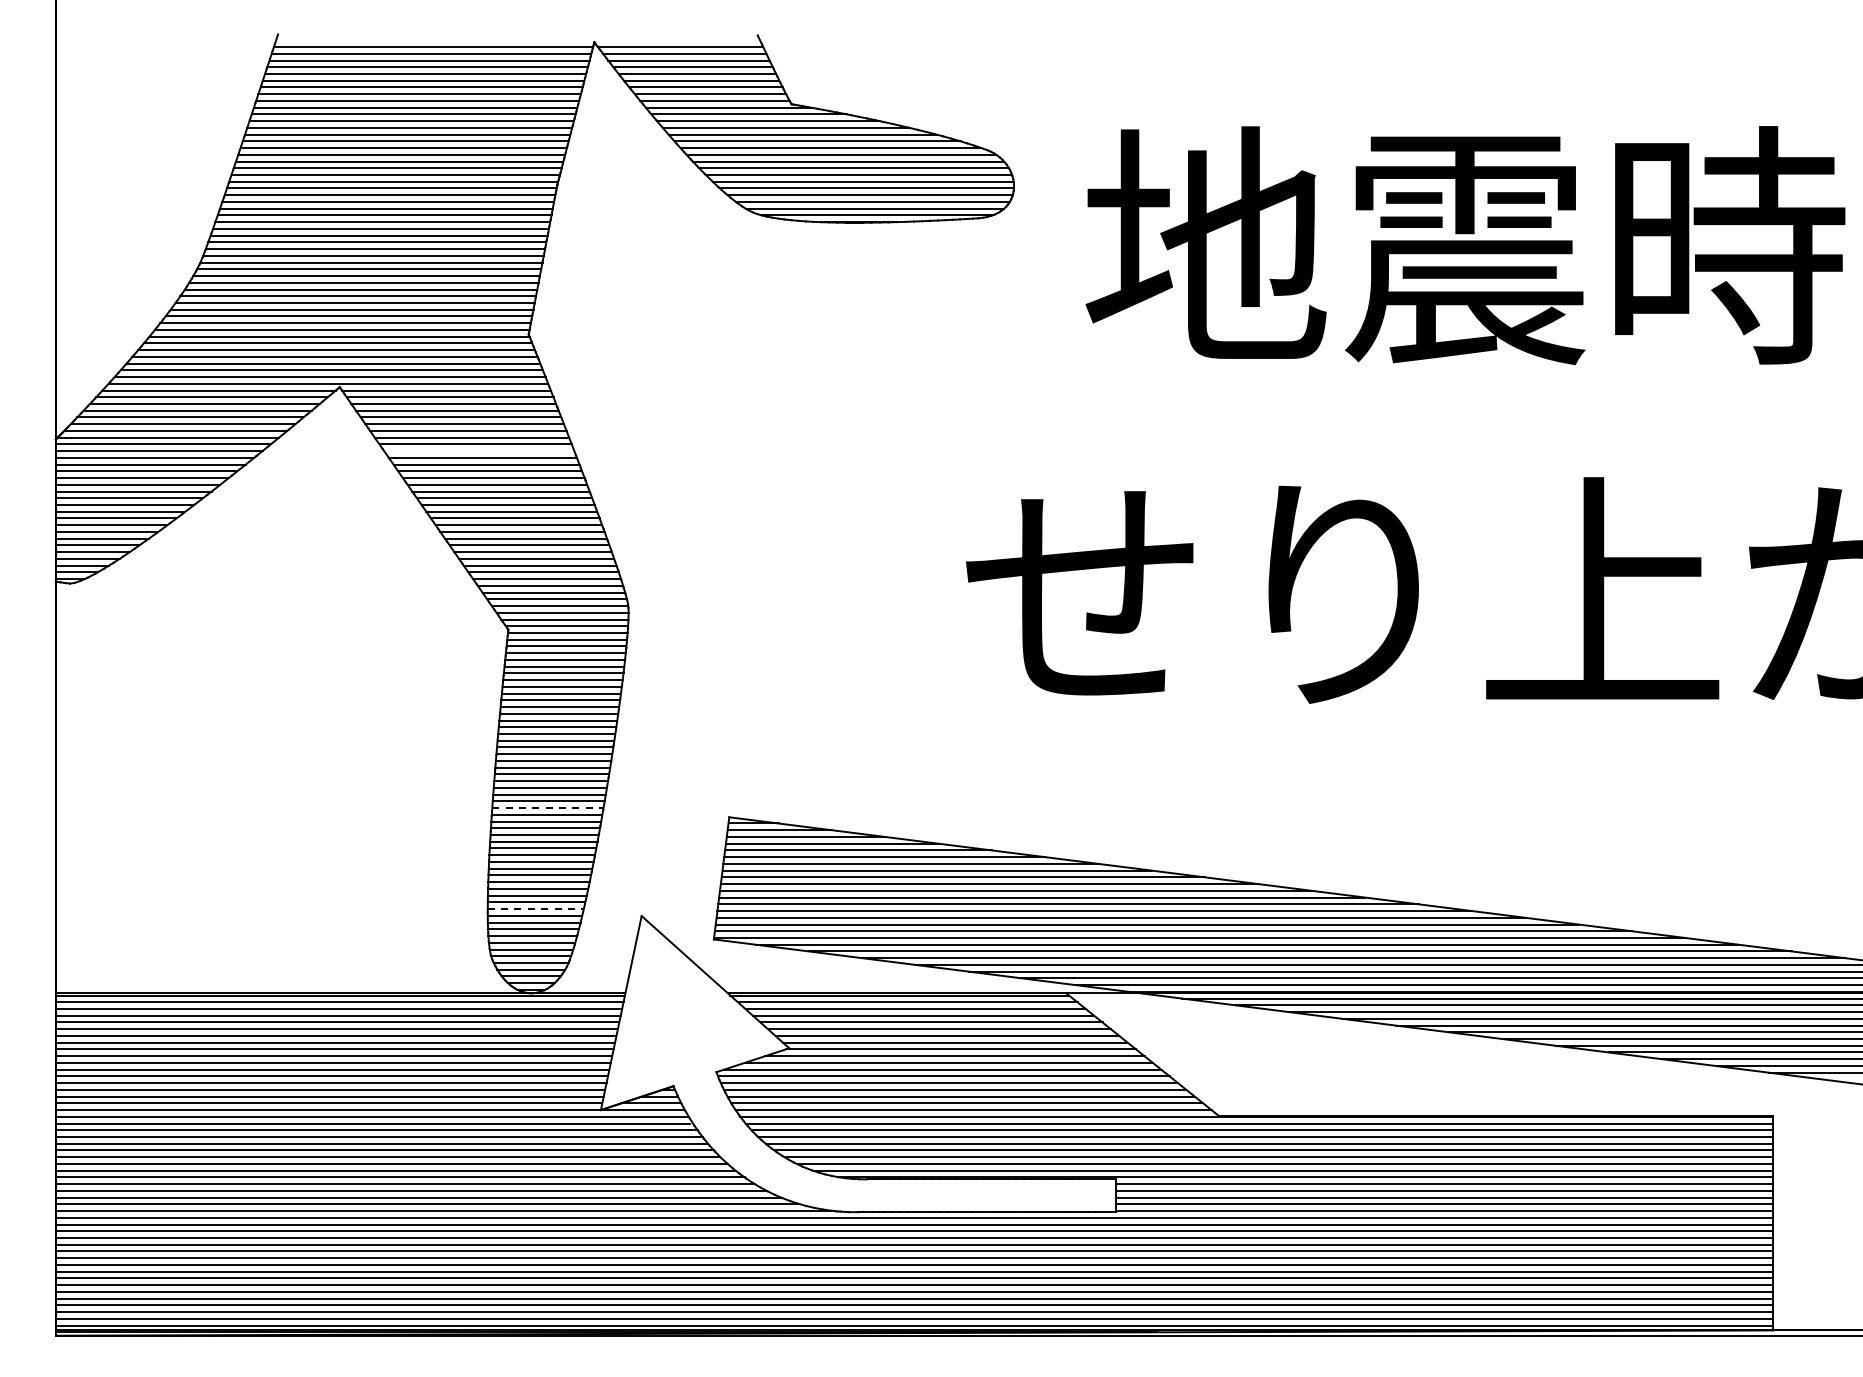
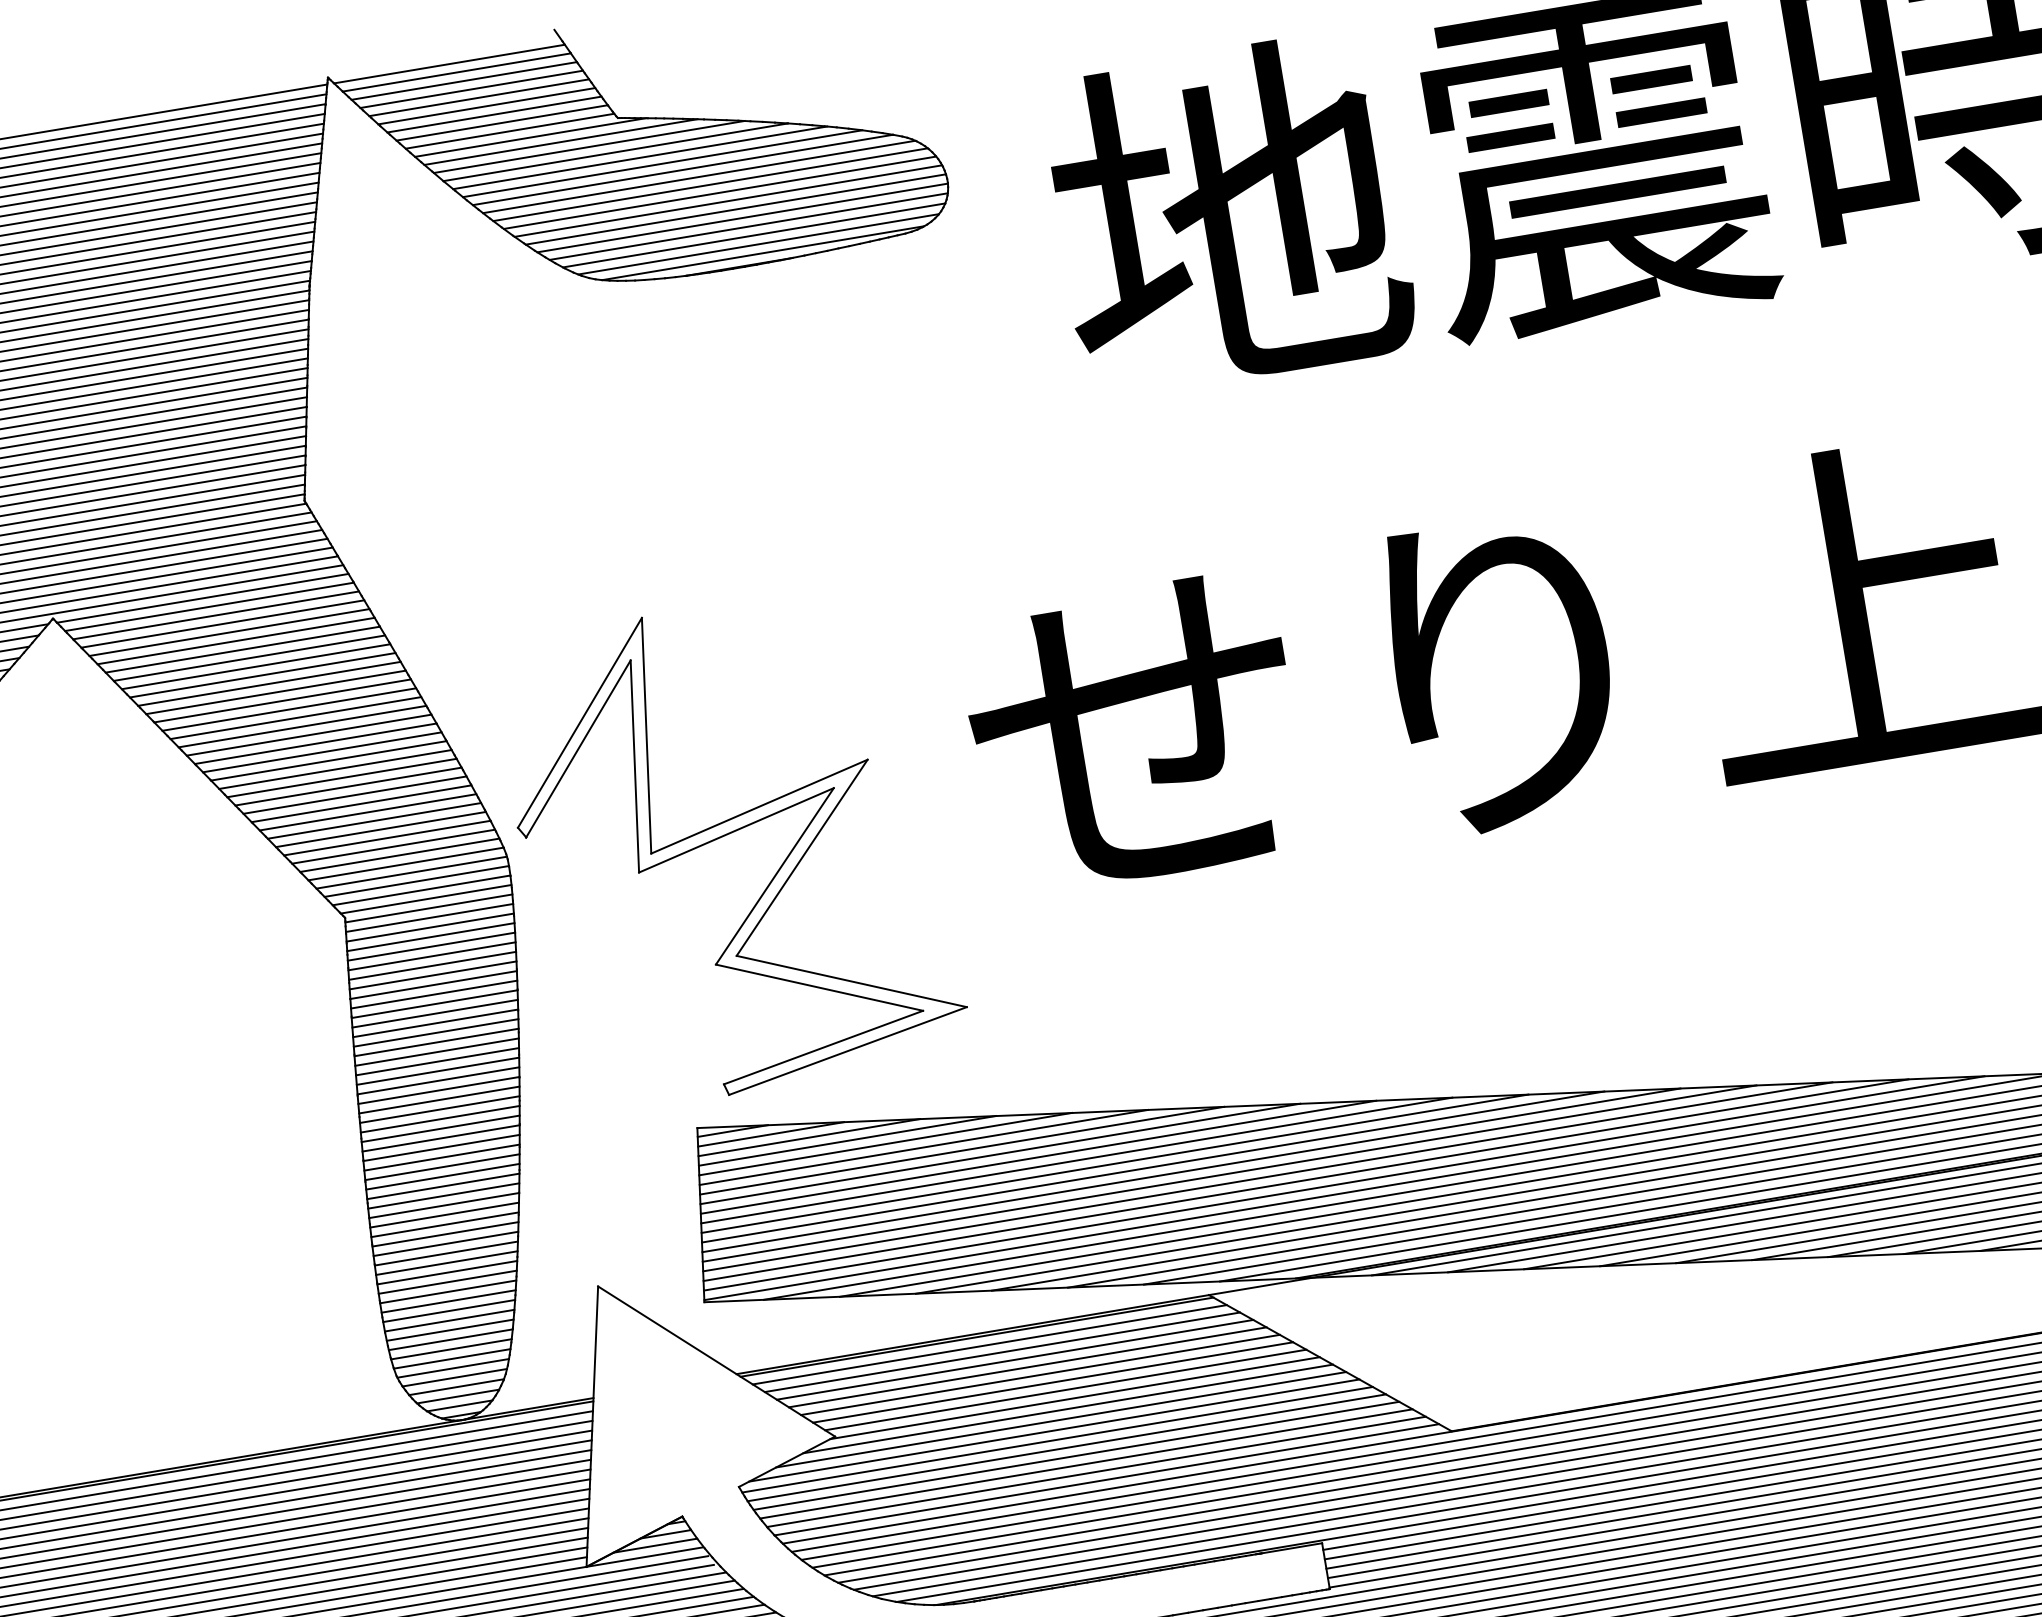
line: (479, 451) -> (263, 675), added
part: (783, 617) -> (726, 836), added
line: (547, 808) -> (441, 1158), dashed -> solid
line: (535, 909) -> (448, 1302), dashed -> solid

